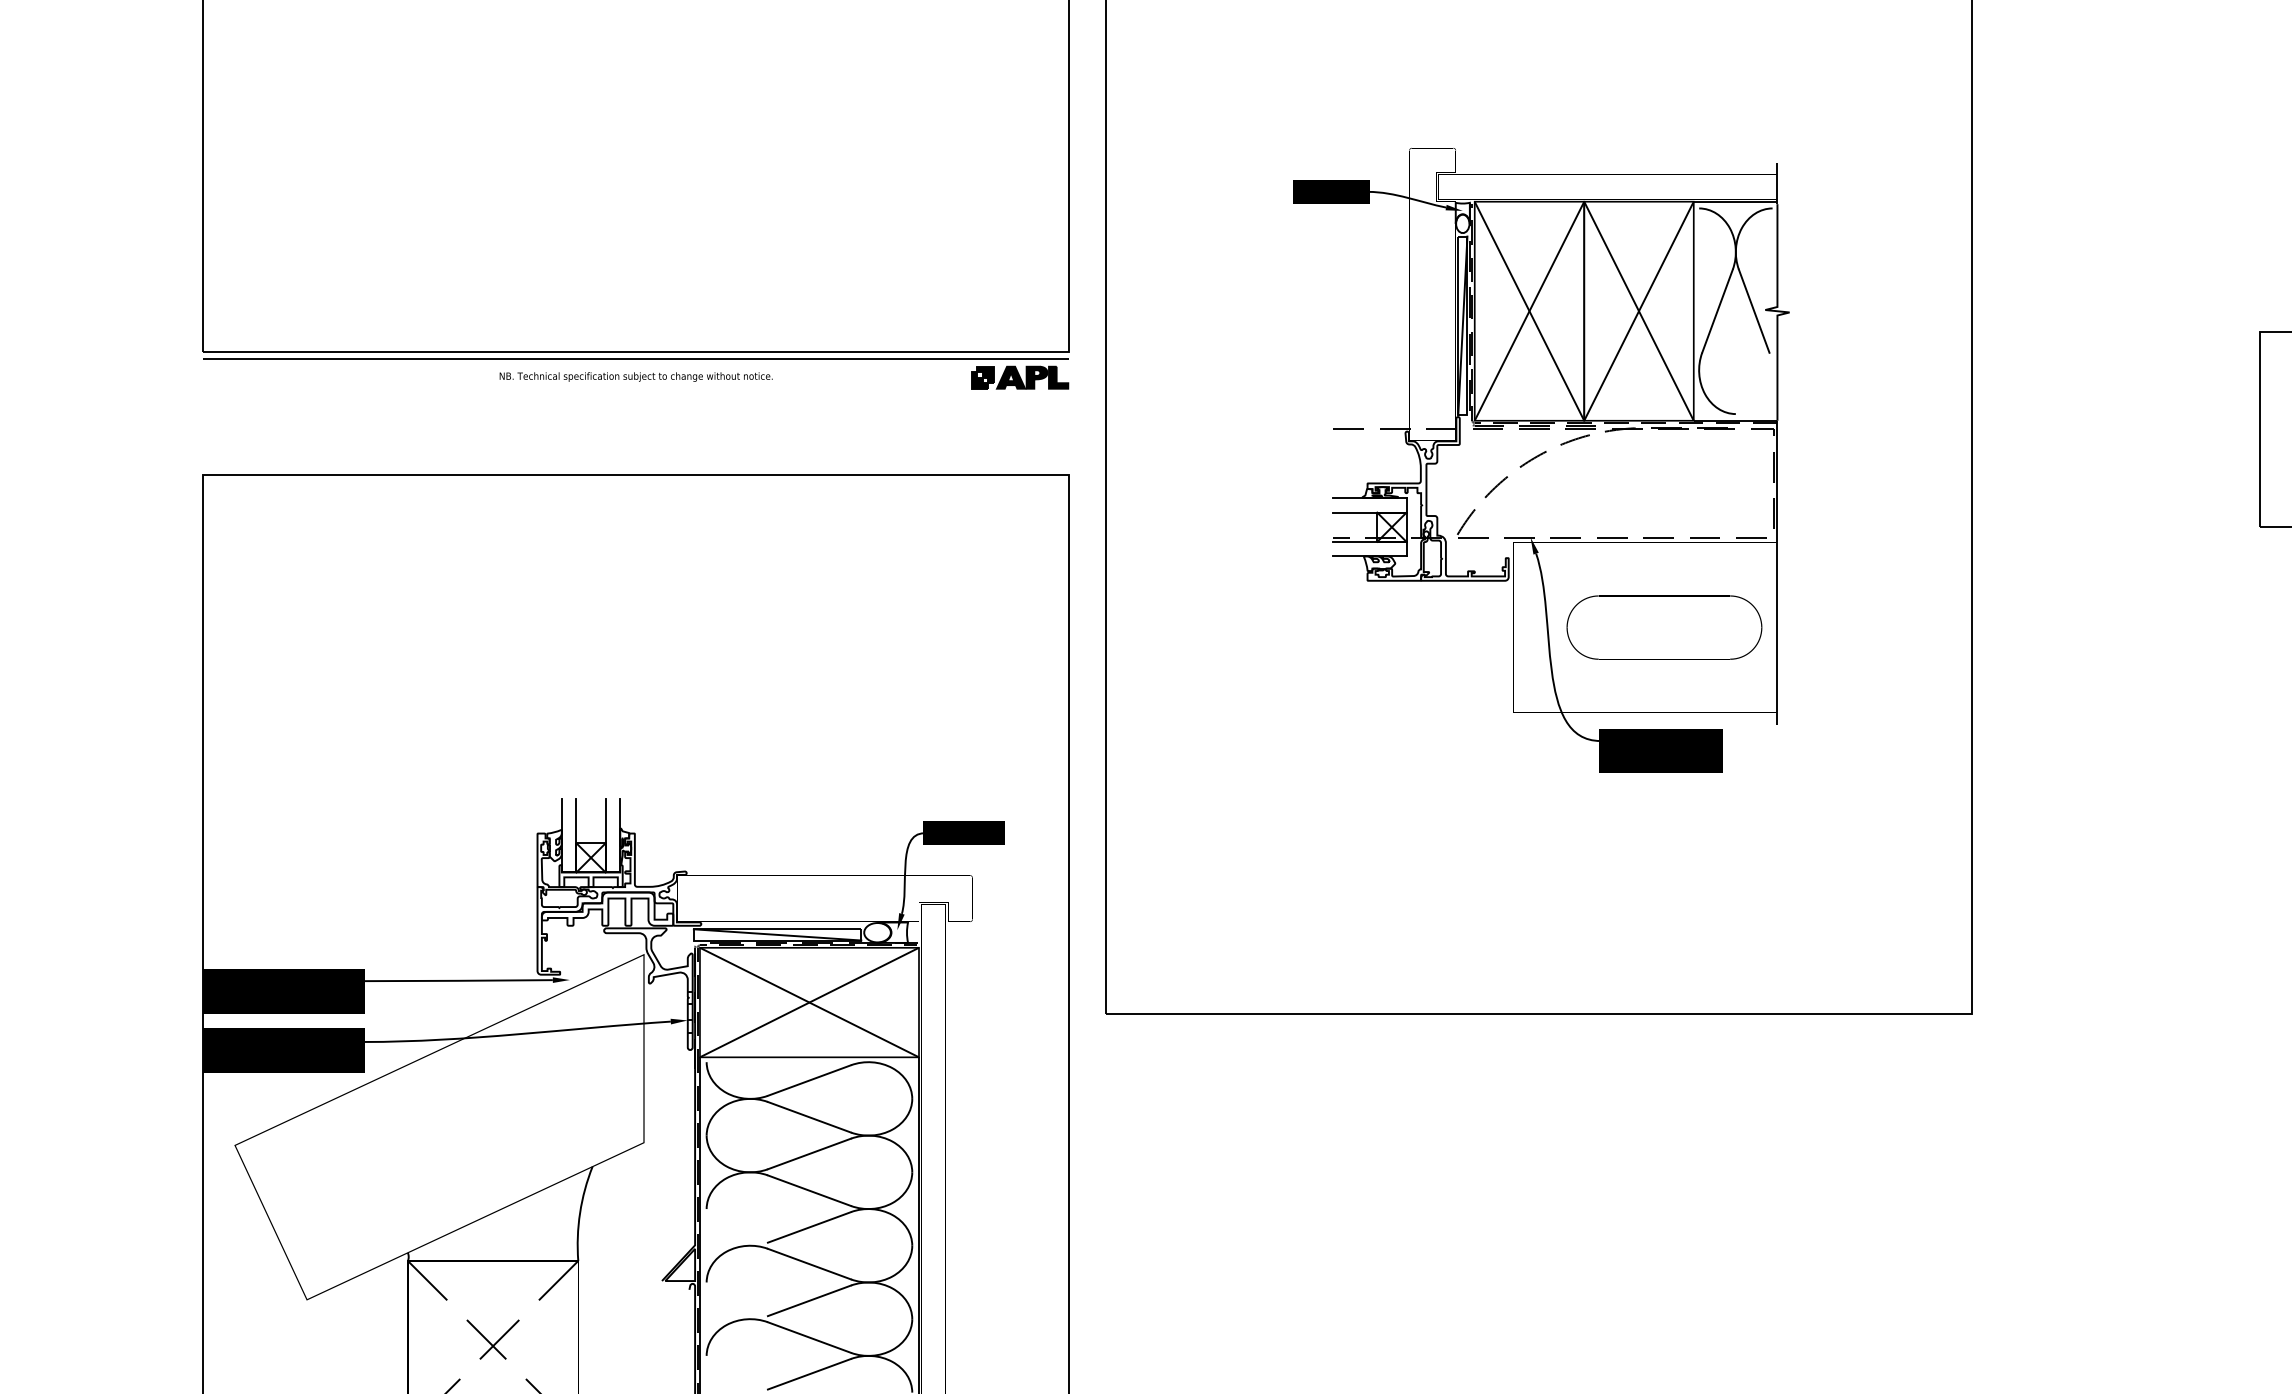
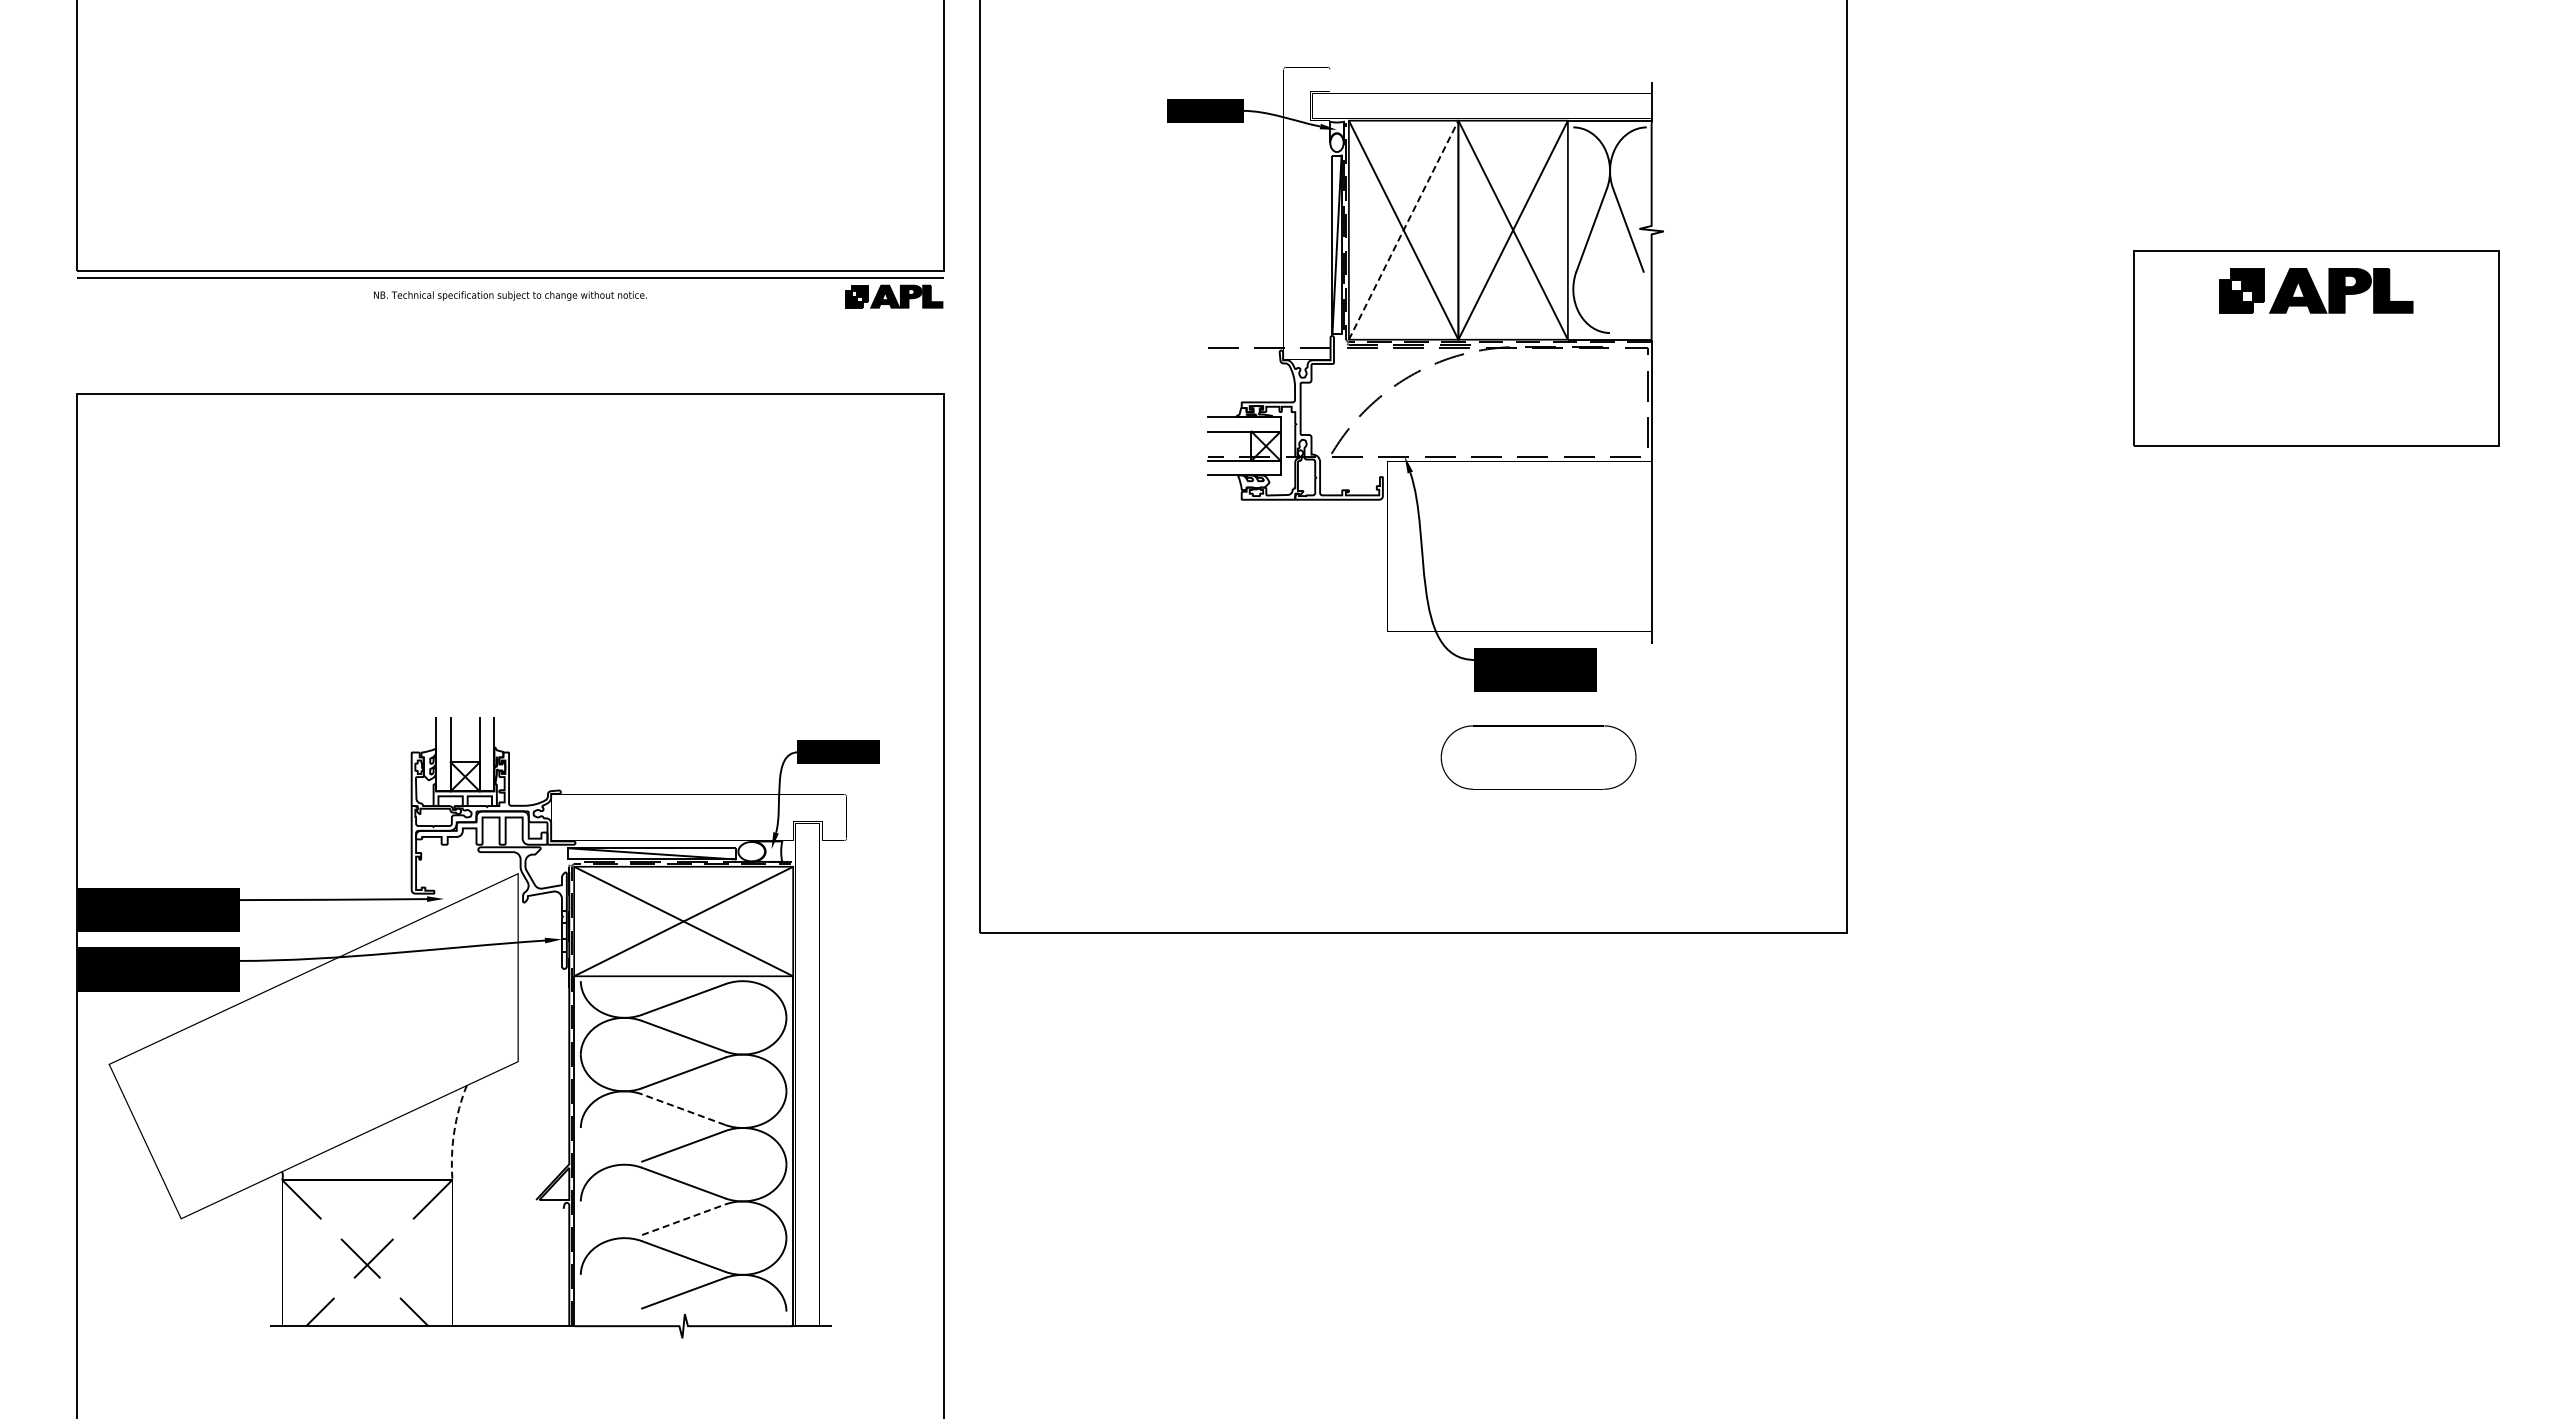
line: (1529, 310) -> (1403, 229), solid -> dashed
part: (1664, 627) -> (1538, 757), moved
line: (809, 1190) -> (683, 1109), solid -> dashed
arc: (580, 1212) -> (454, 1131), solid -> dashed
line: (810, 1300) -> (684, 1219), solid -> dashed

